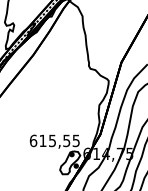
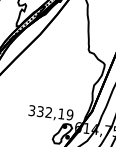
text: (54, 140) -> (50, 112), 615,55 -> 332,19

